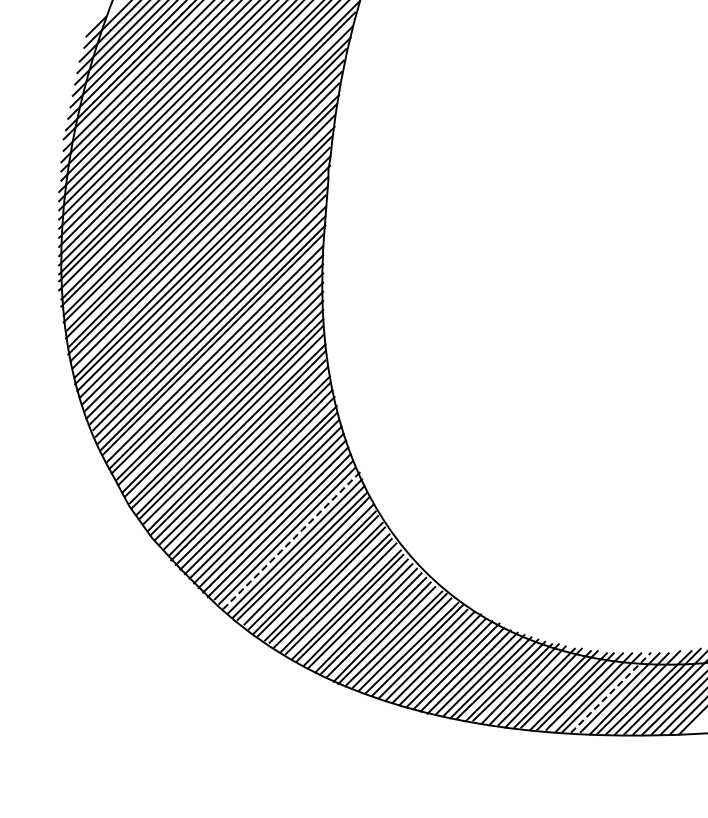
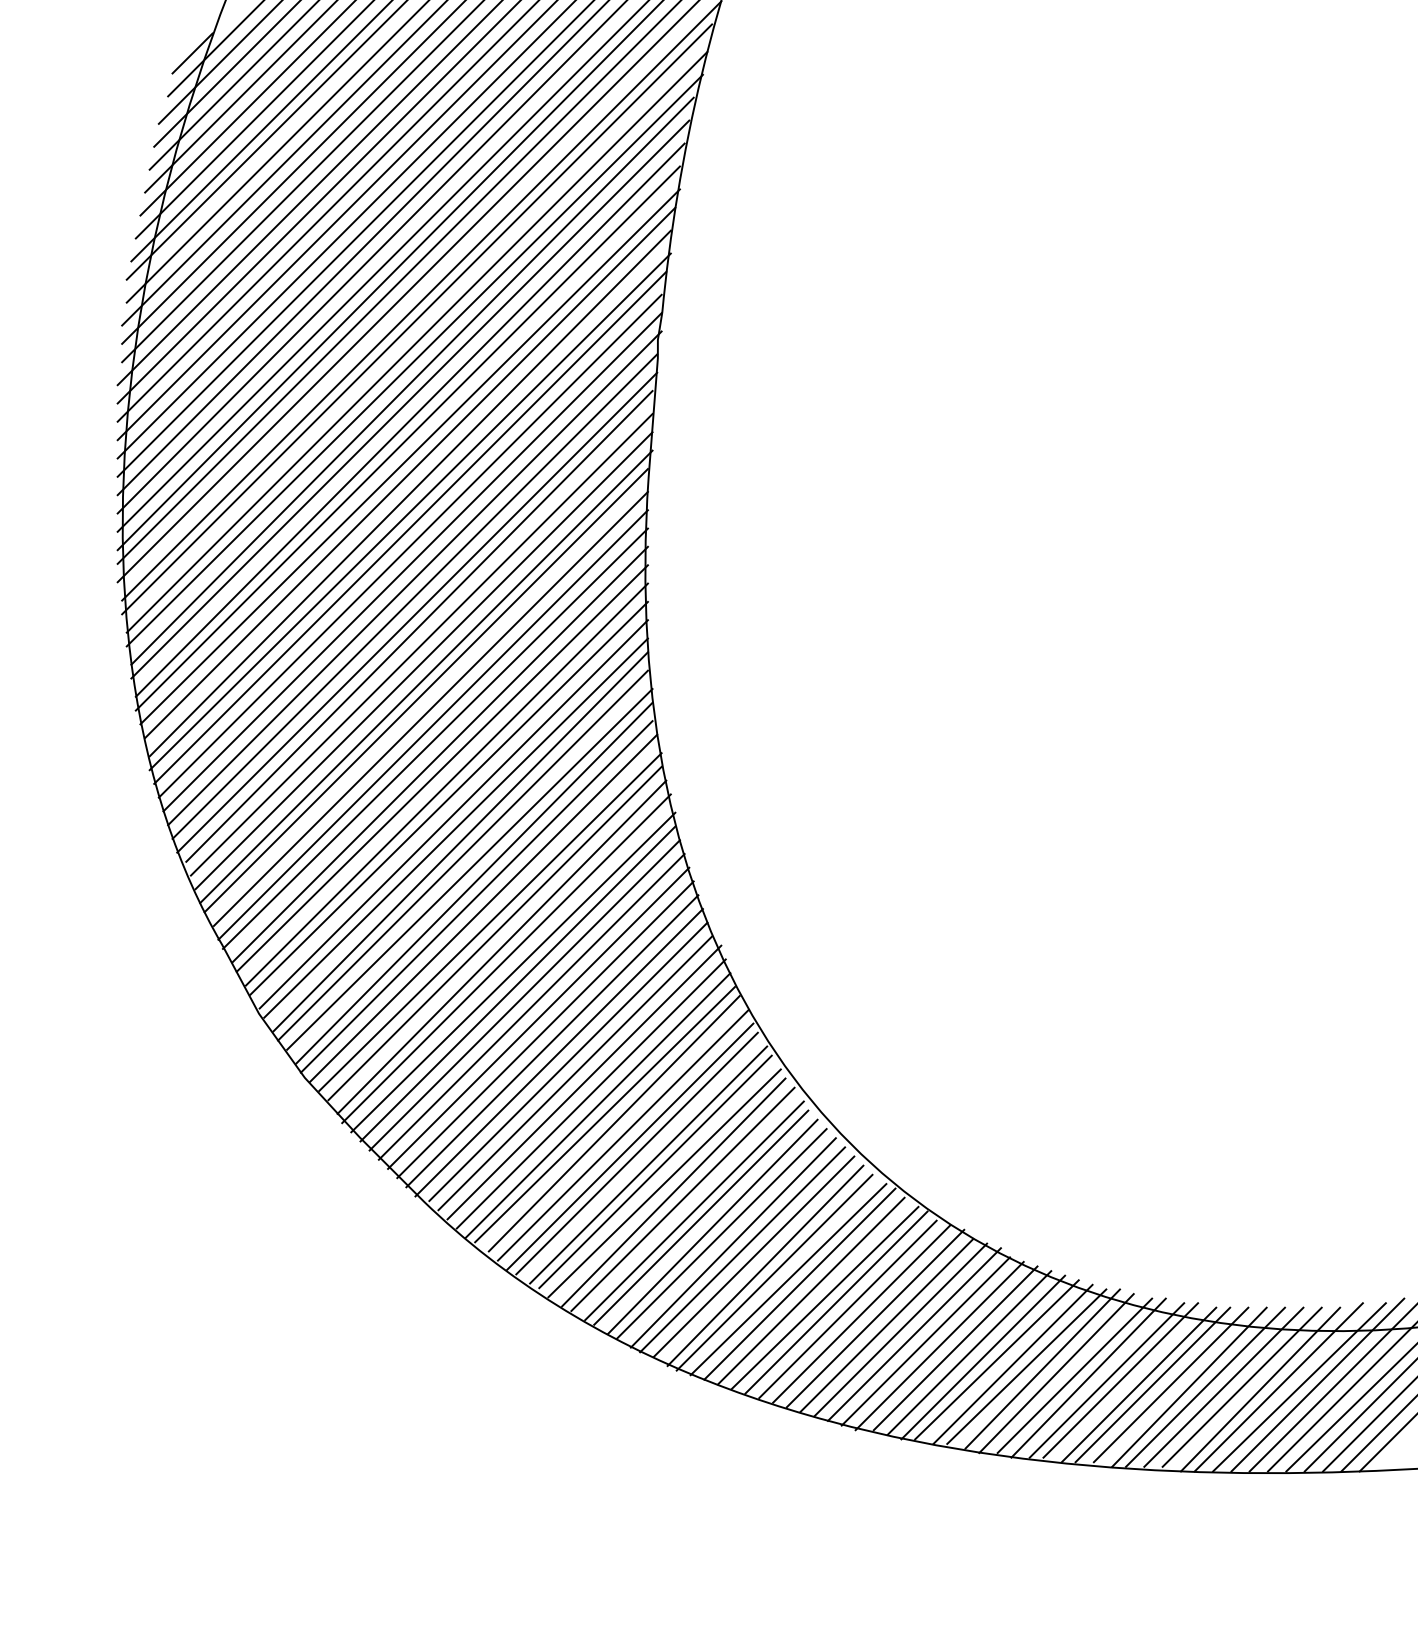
line: (292, 540) -> (585, 1082), dashed -> solid
line: (611, 692) -> (1224, 1386), dashed -> solid

